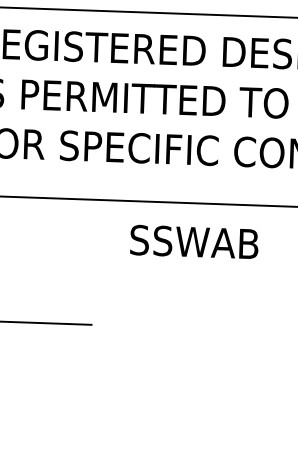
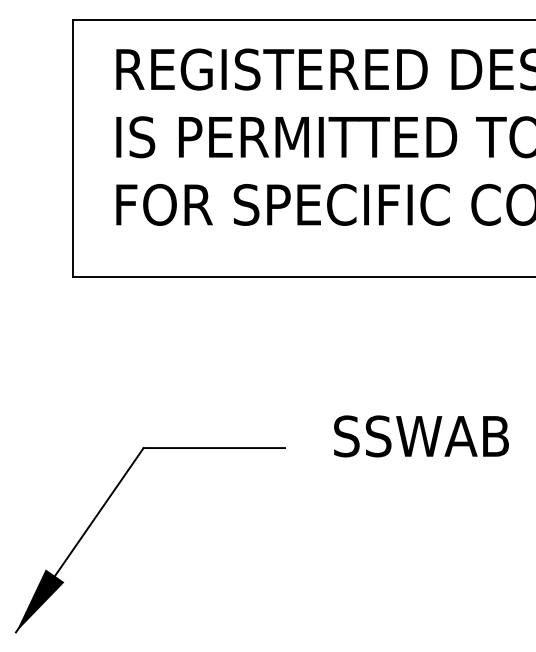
text: (194, 242) -> (421, 436), moved

